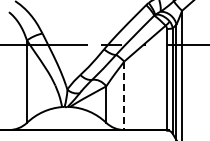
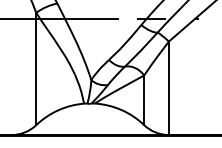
line: (124, 96) -> (169, 89), dashed -> solid

